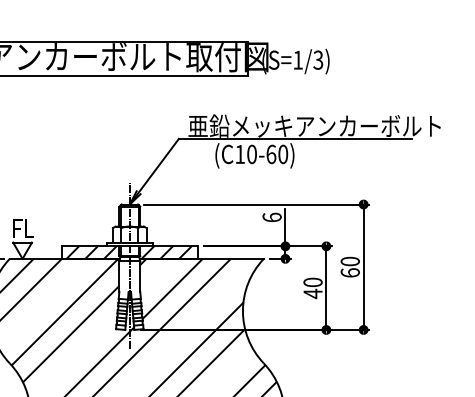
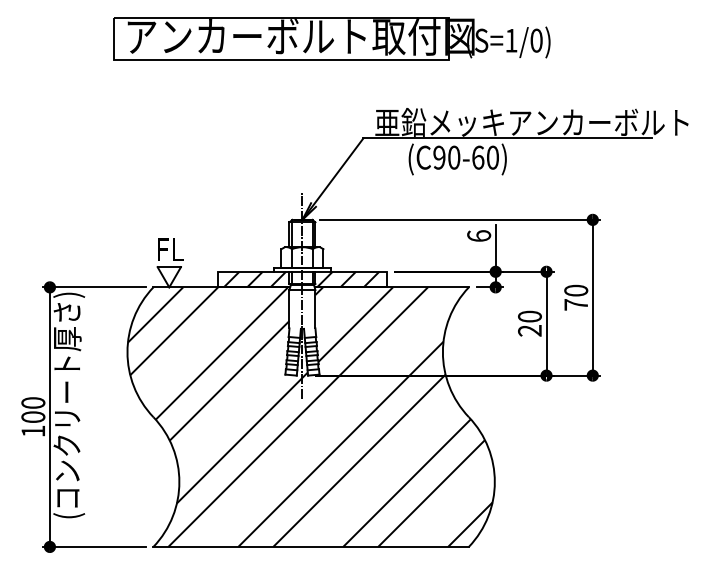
text: (318, 60) -> (536, 40), (S=1/3) -> (S=1/0)
text: (240, 154) -> (439, 157), (C10-60) -> (C90-60)
text: (350, 272) -> (576, 304), 60 -> 70
text: (312, 293) -> (529, 330), 40 -> 20

